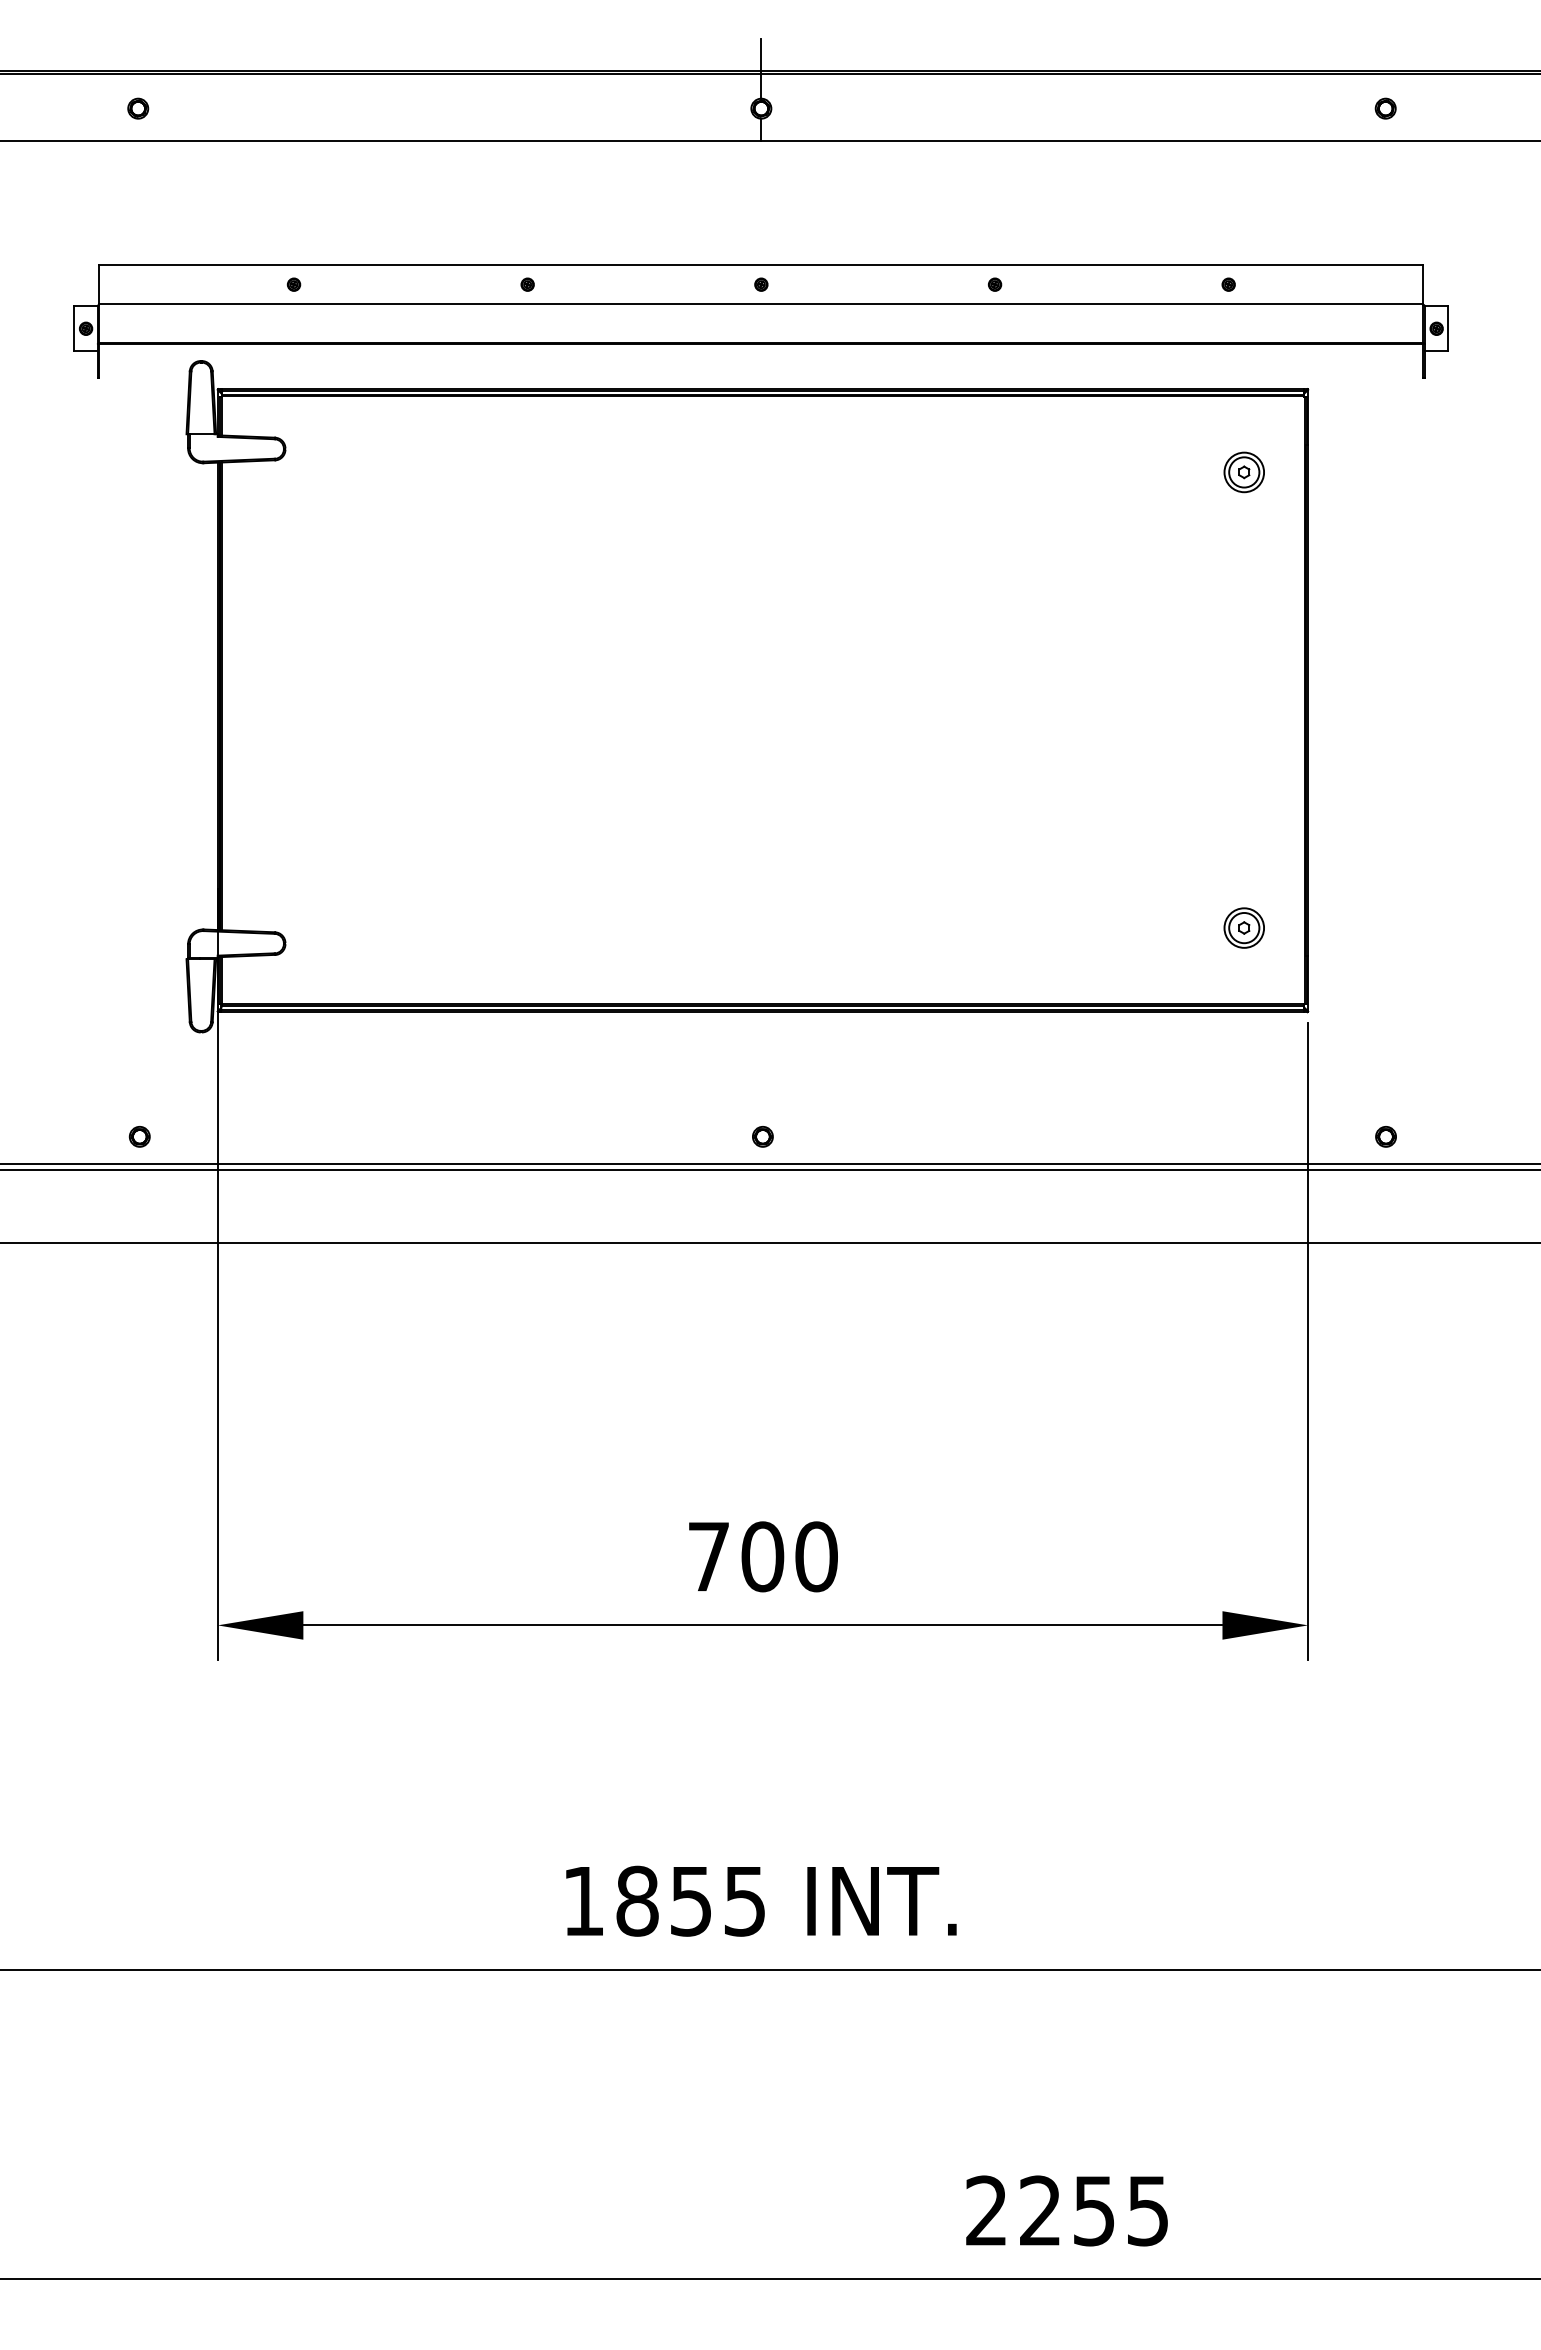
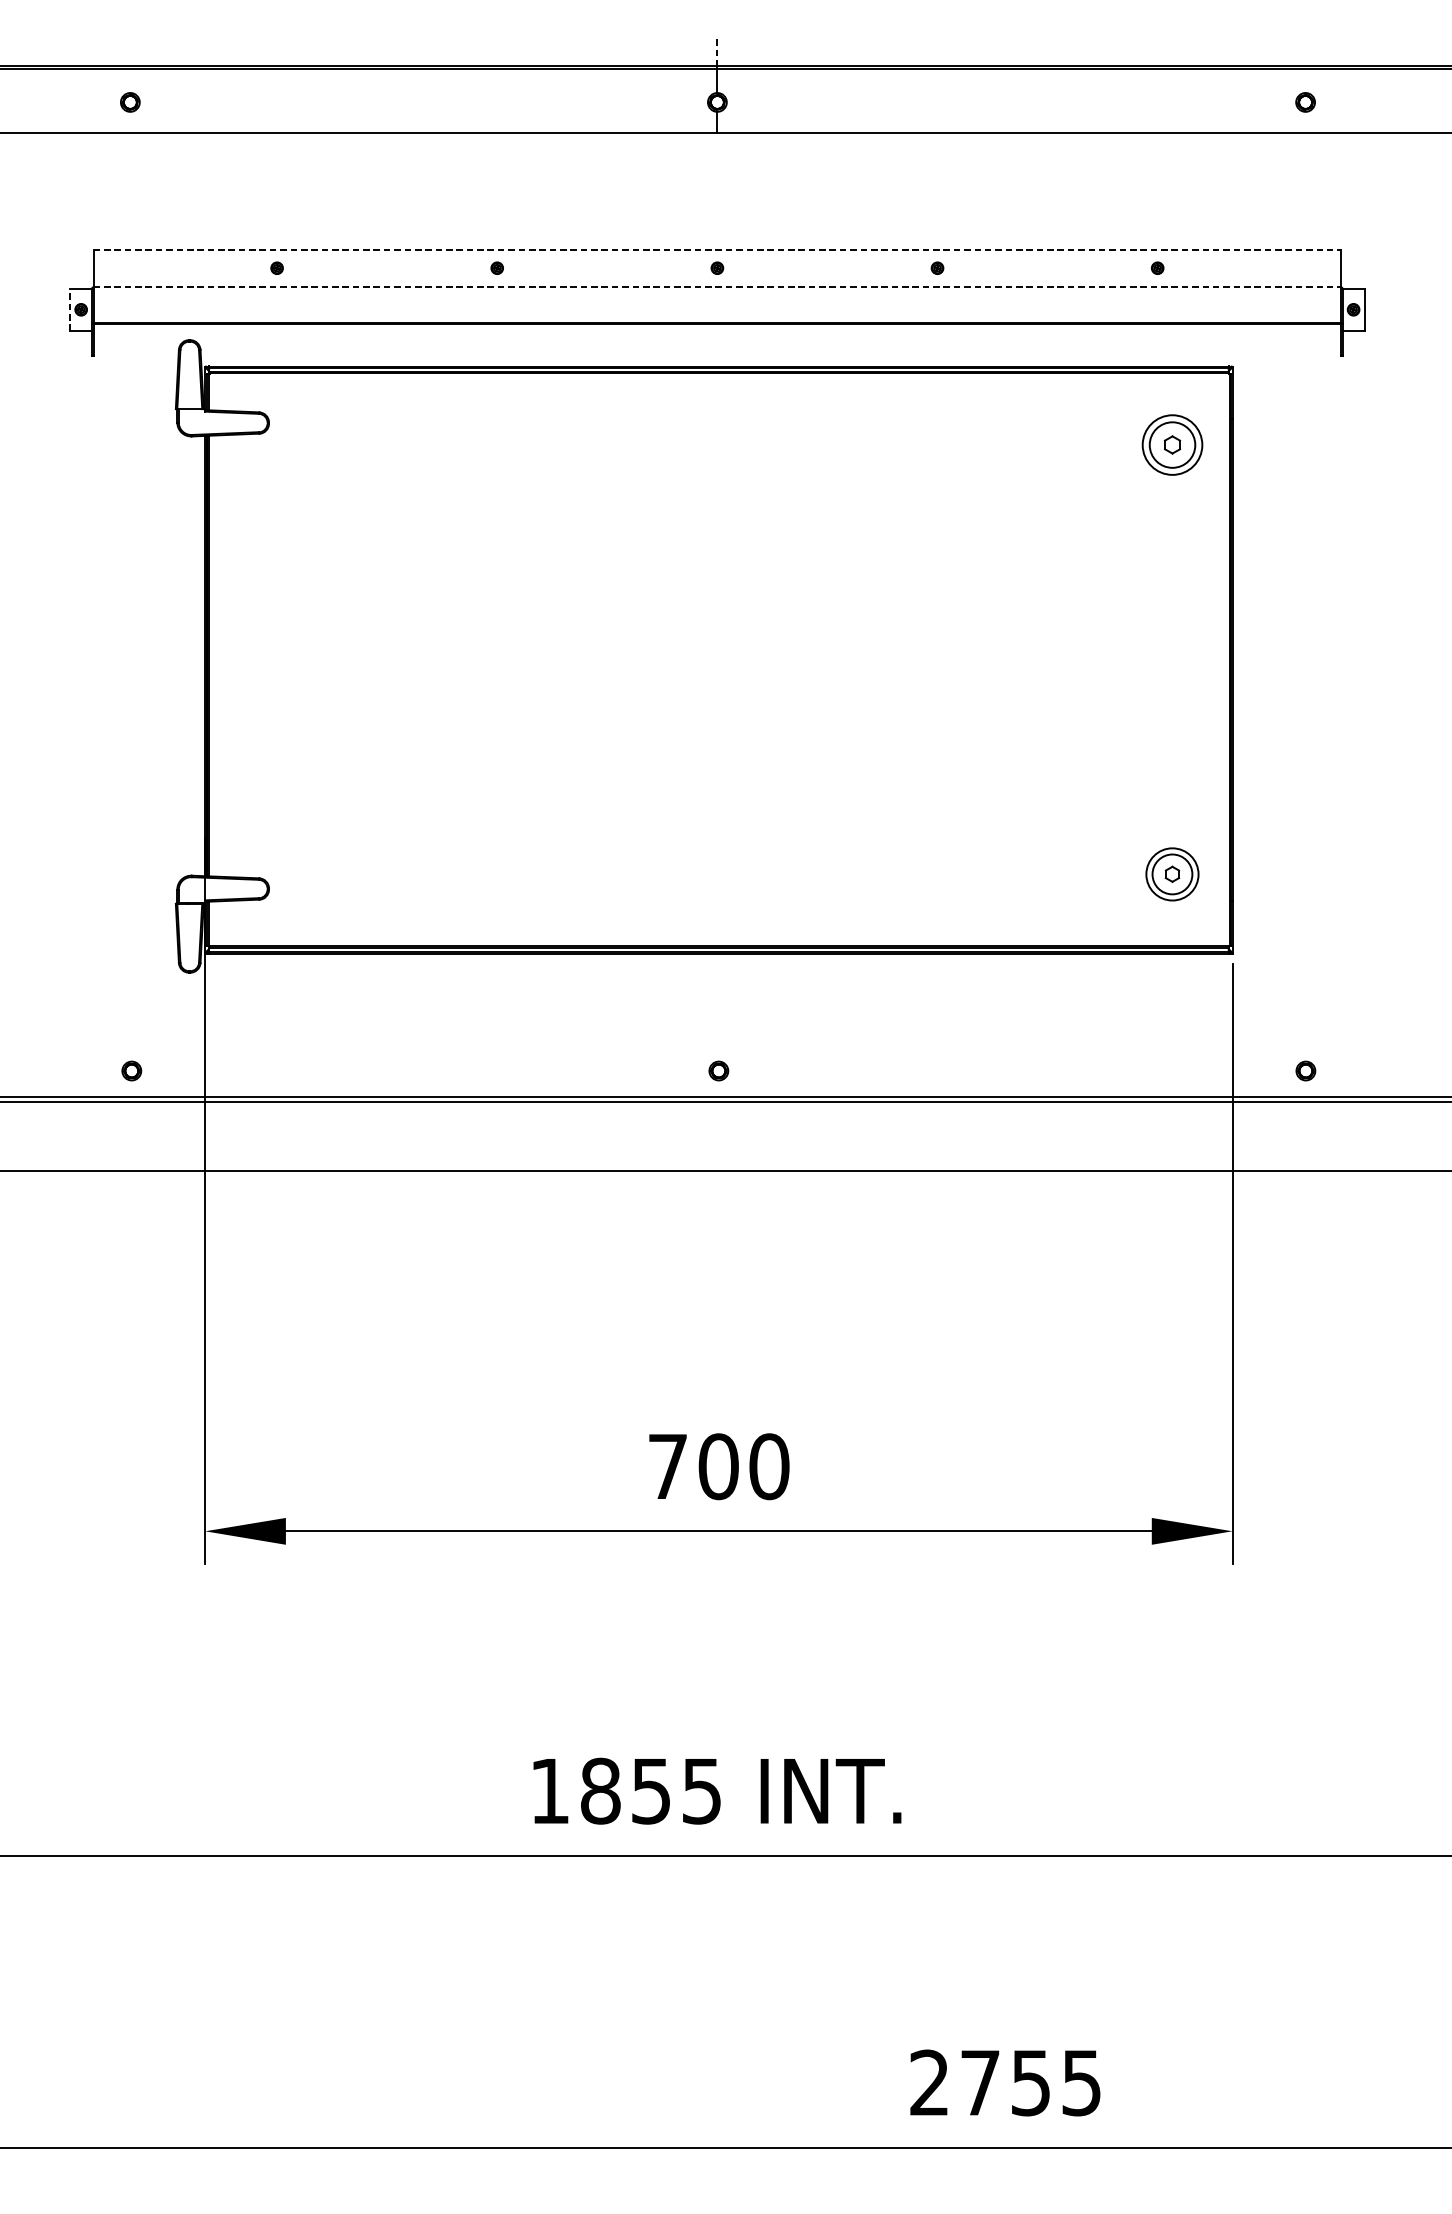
line: (761, 54) -> (717, 51), solid -> dashed
line: (761, 265) -> (717, 250), solid -> dashed
line: (761, 304) -> (717, 286), solid -> dashed
line: (74, 328) -> (70, 309), solid -> dashed
part: (1243, 472) -> (1171, 445), size x1.6
part: (1243, 927) -> (1171, 873), size x1.4
text: (1040, 2210) -> (980, 2082), 2255 -> 2755

